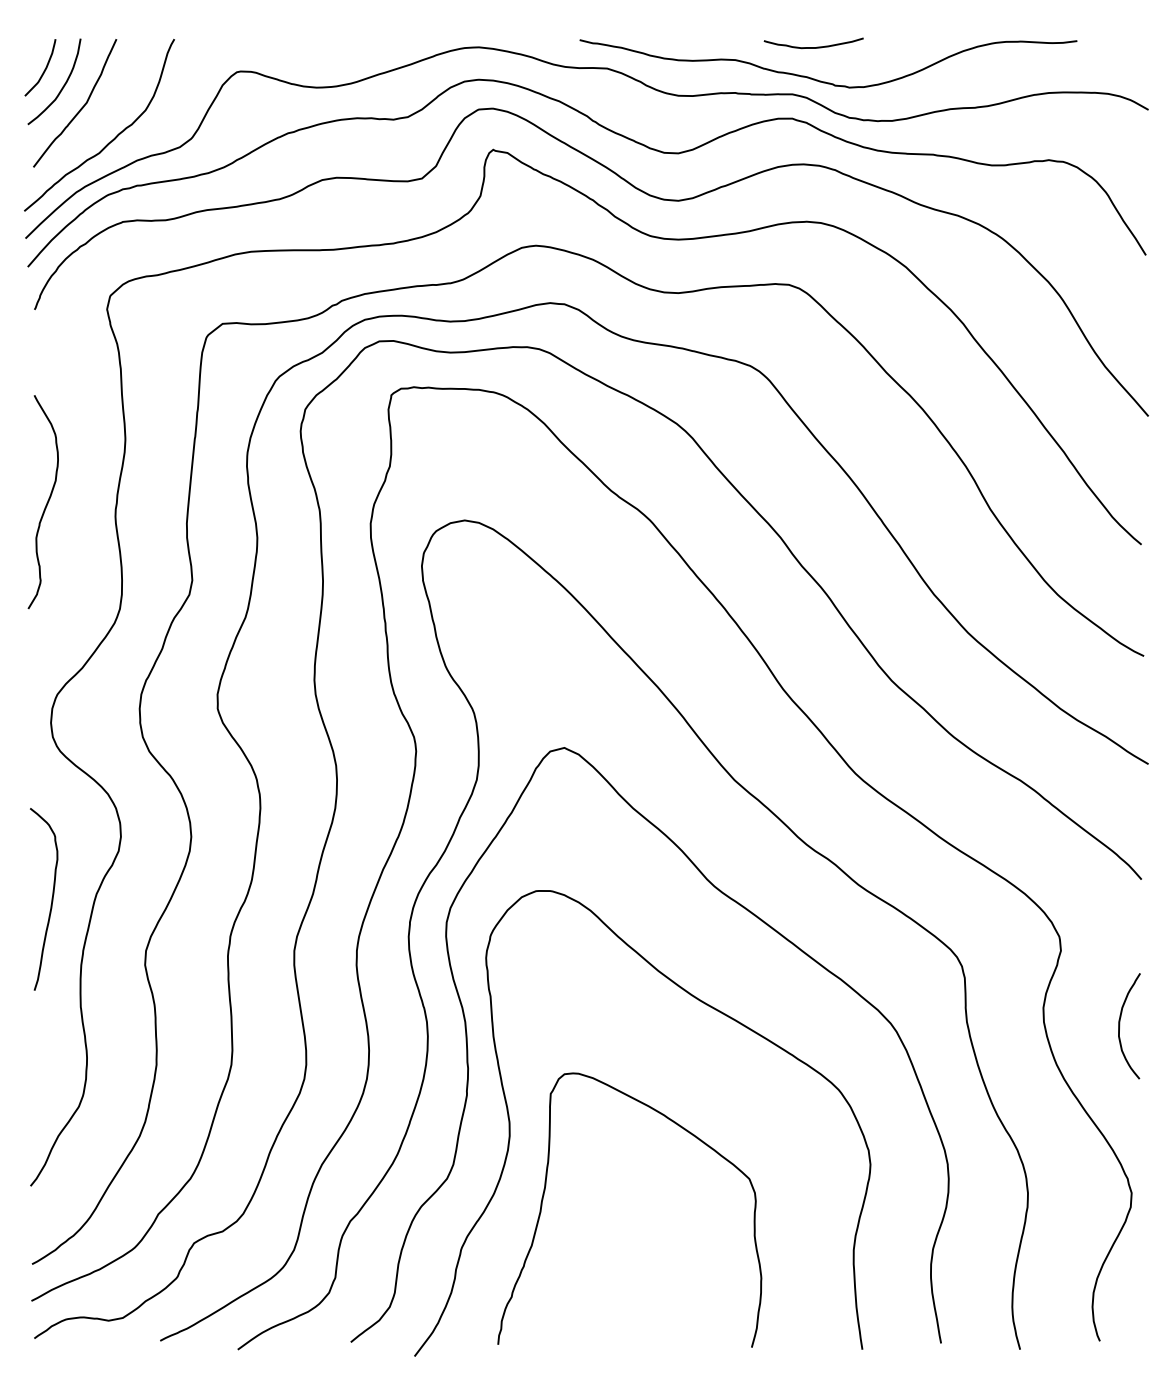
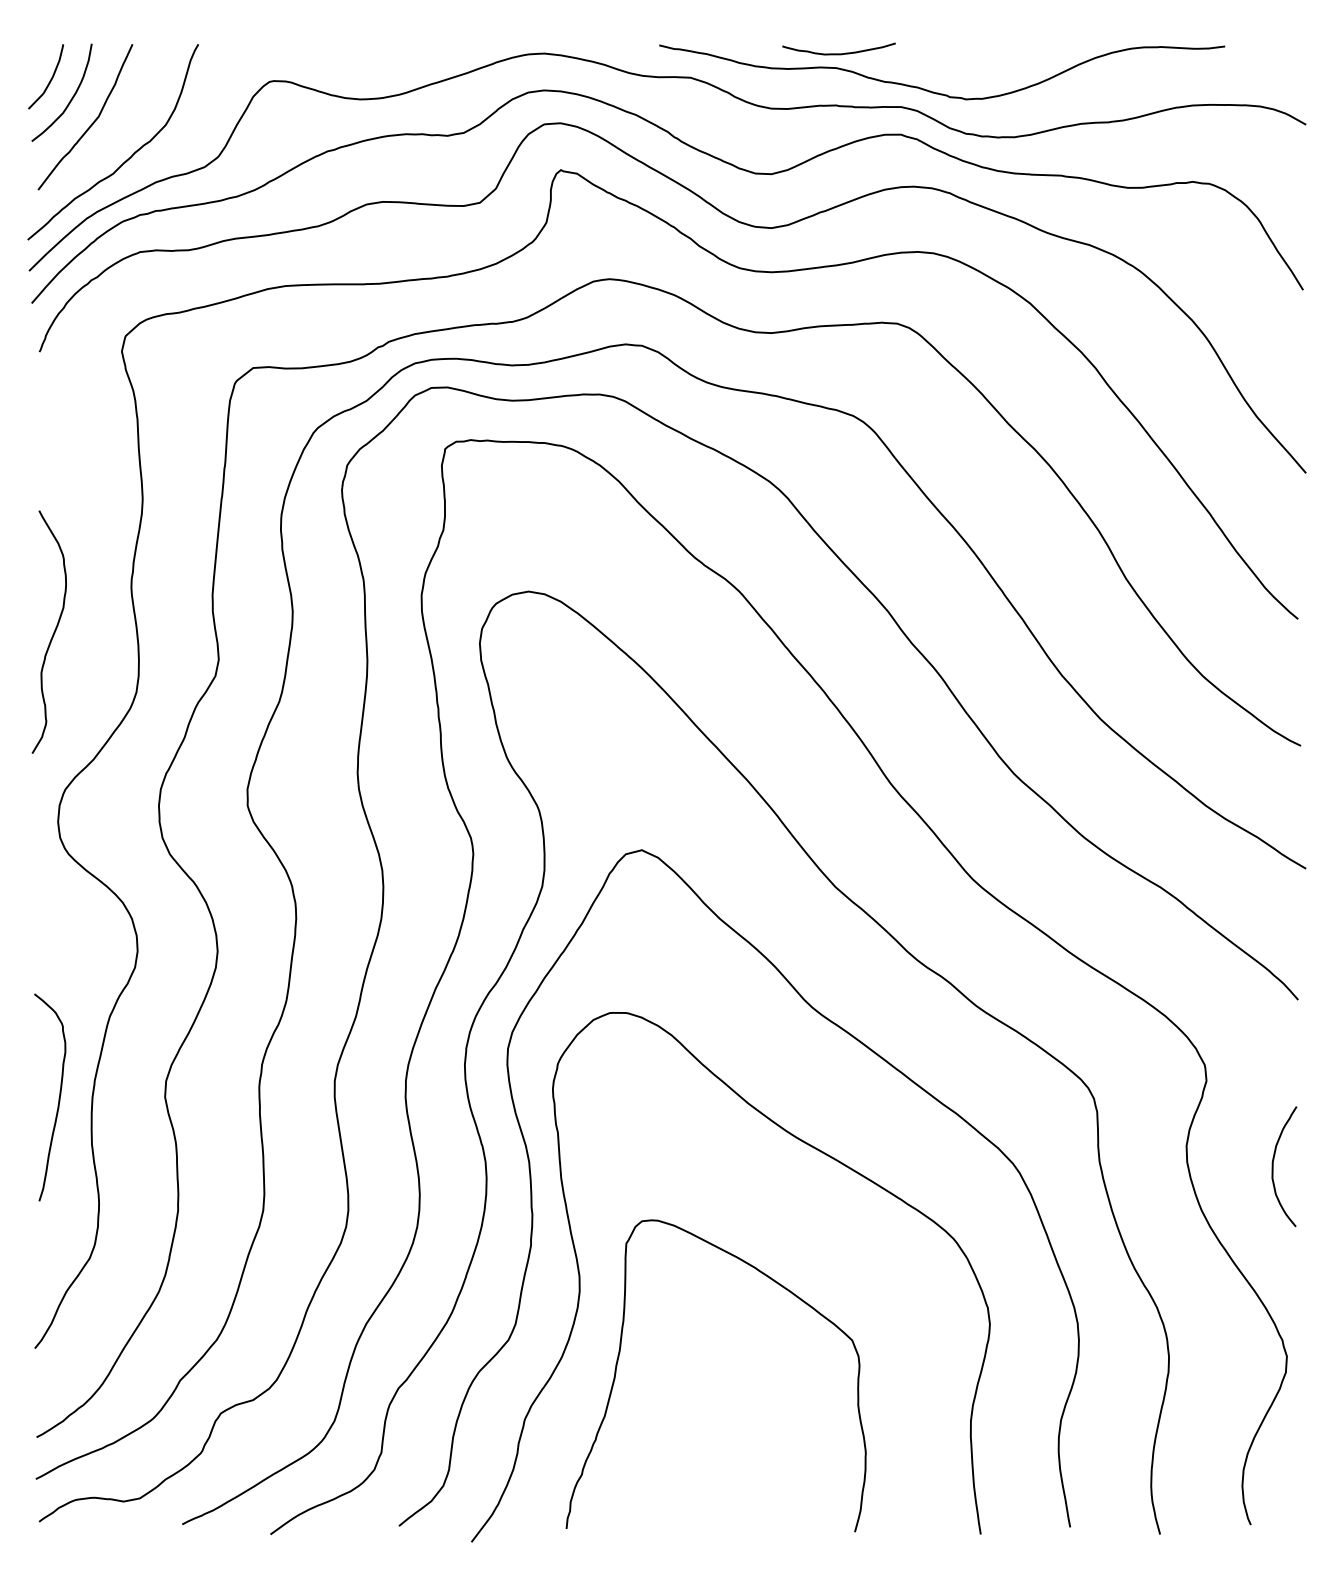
curve: (813, 47) -> (838, 53), moved
curve: (46, 502) -> (52, 632), moved
curve: (51, 899) -> (58, 1097), moved

